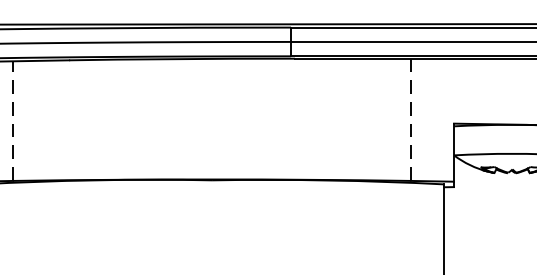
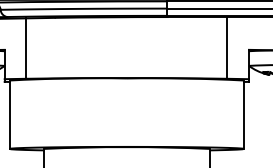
line: (411, 118) -> (227, 47), dashed -> solid
line: (13, 120) -> (26, 48), dashed -> solid

